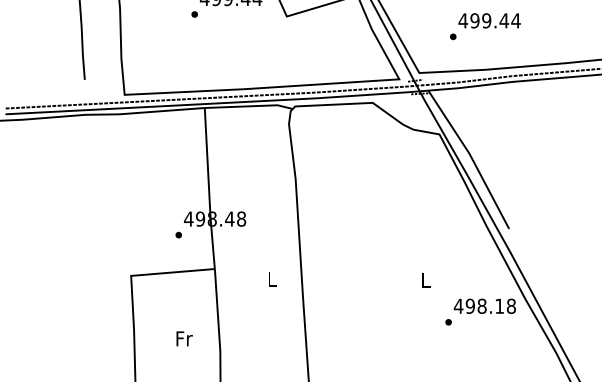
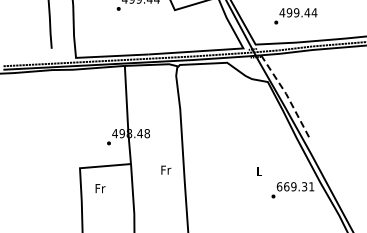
line: (471, 158) -> (287, 96), solid -> dashed
text: (273, 277) -> (166, 169), L -> Fr
text: (484, 305) -> (295, 186), 498.18 -> 669.31
text: (184, 338) -> (100, 188), moved

